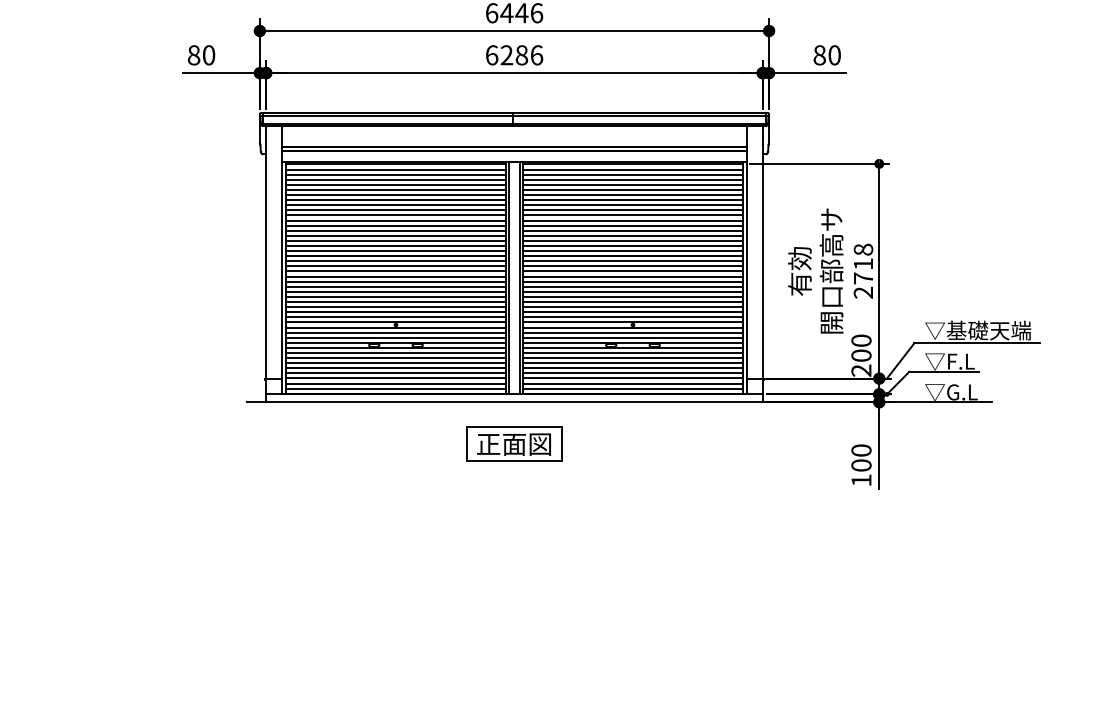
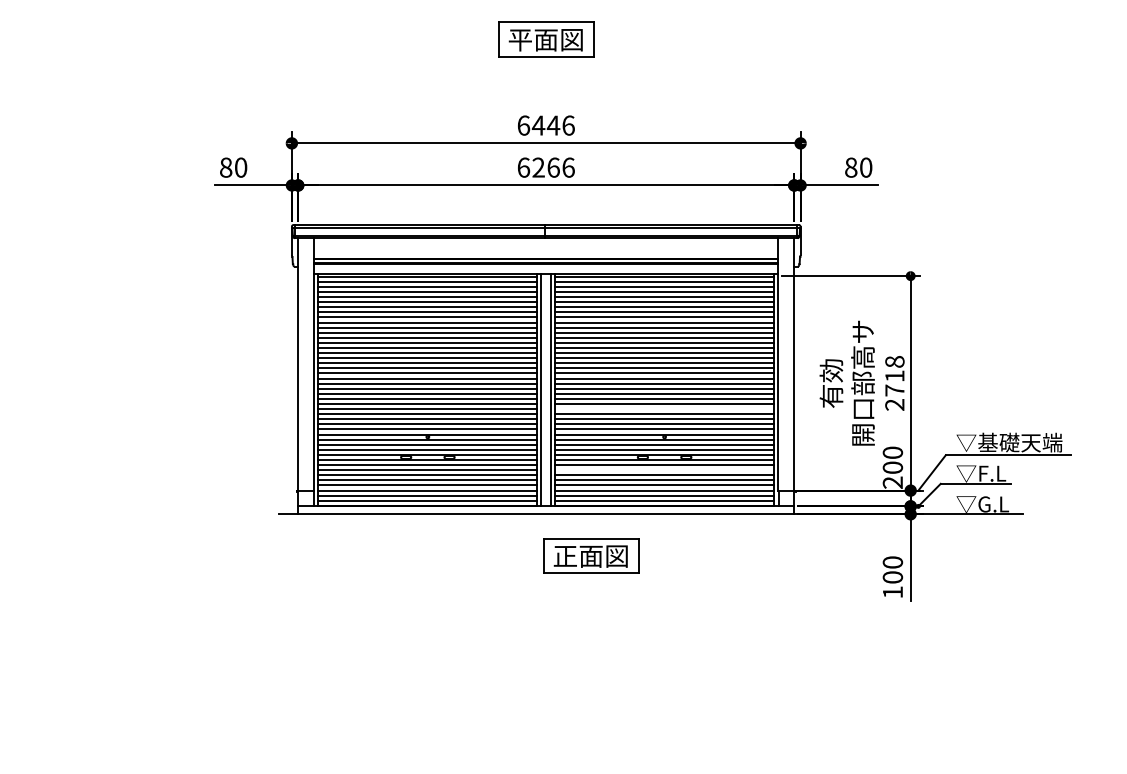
text: (521, 55) -> (553, 167), 6286 -> 6266
line: (632, 297) -> (664, 409), removed
line: (632, 358) -> (664, 470), removed
part: (514, 443) -> (591, 555), moved

